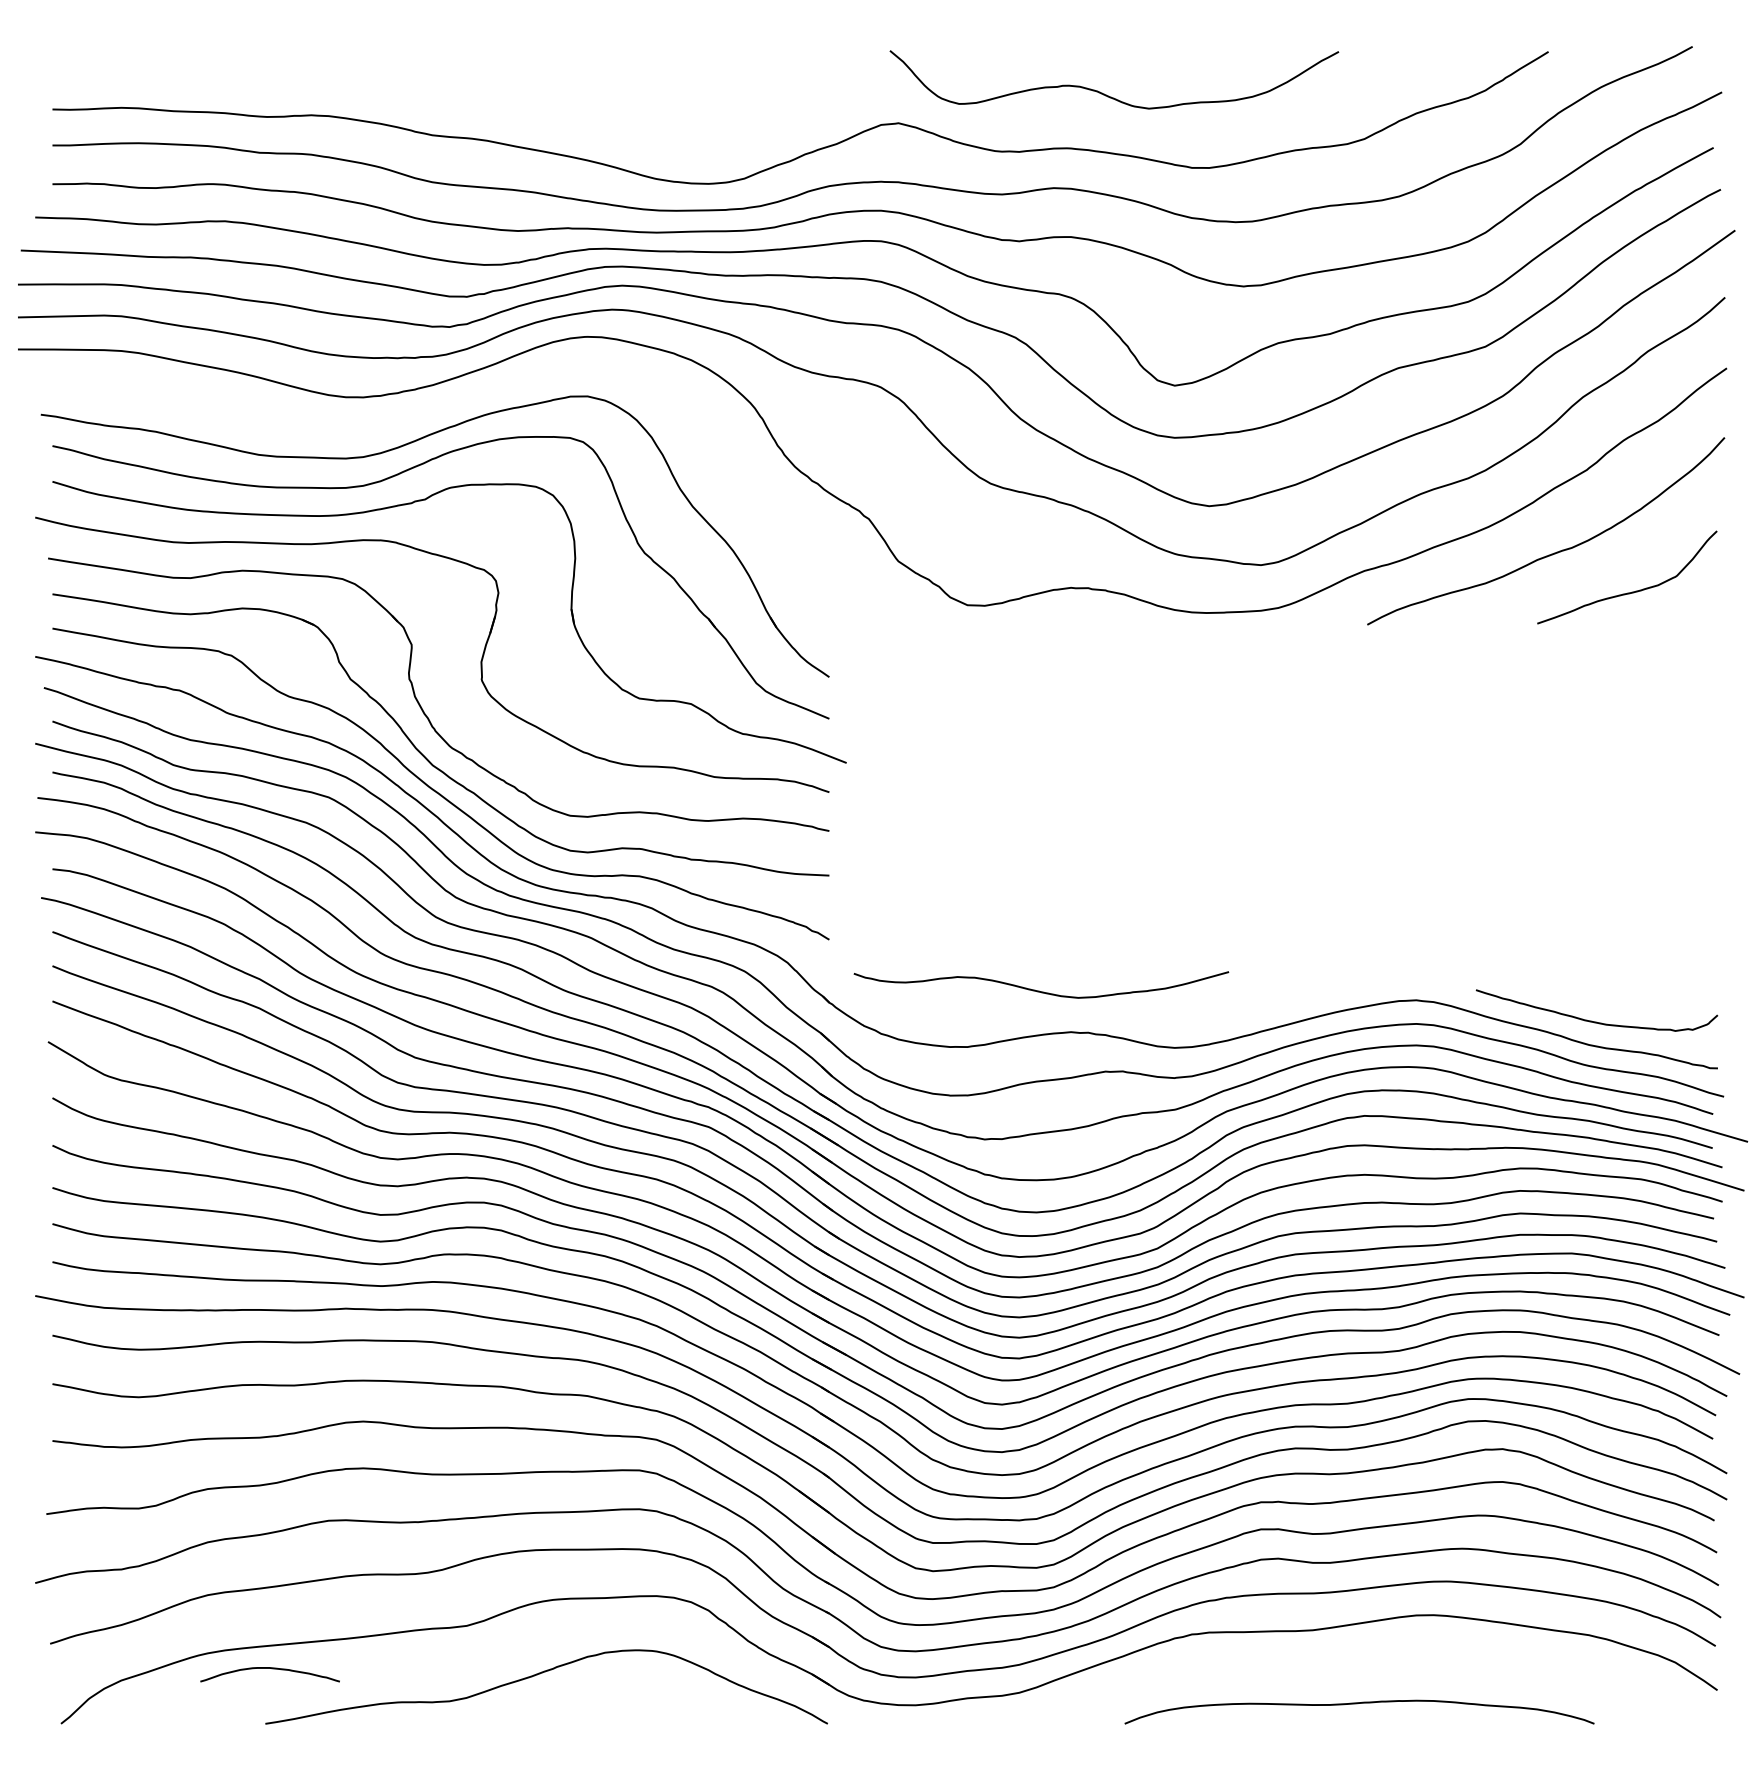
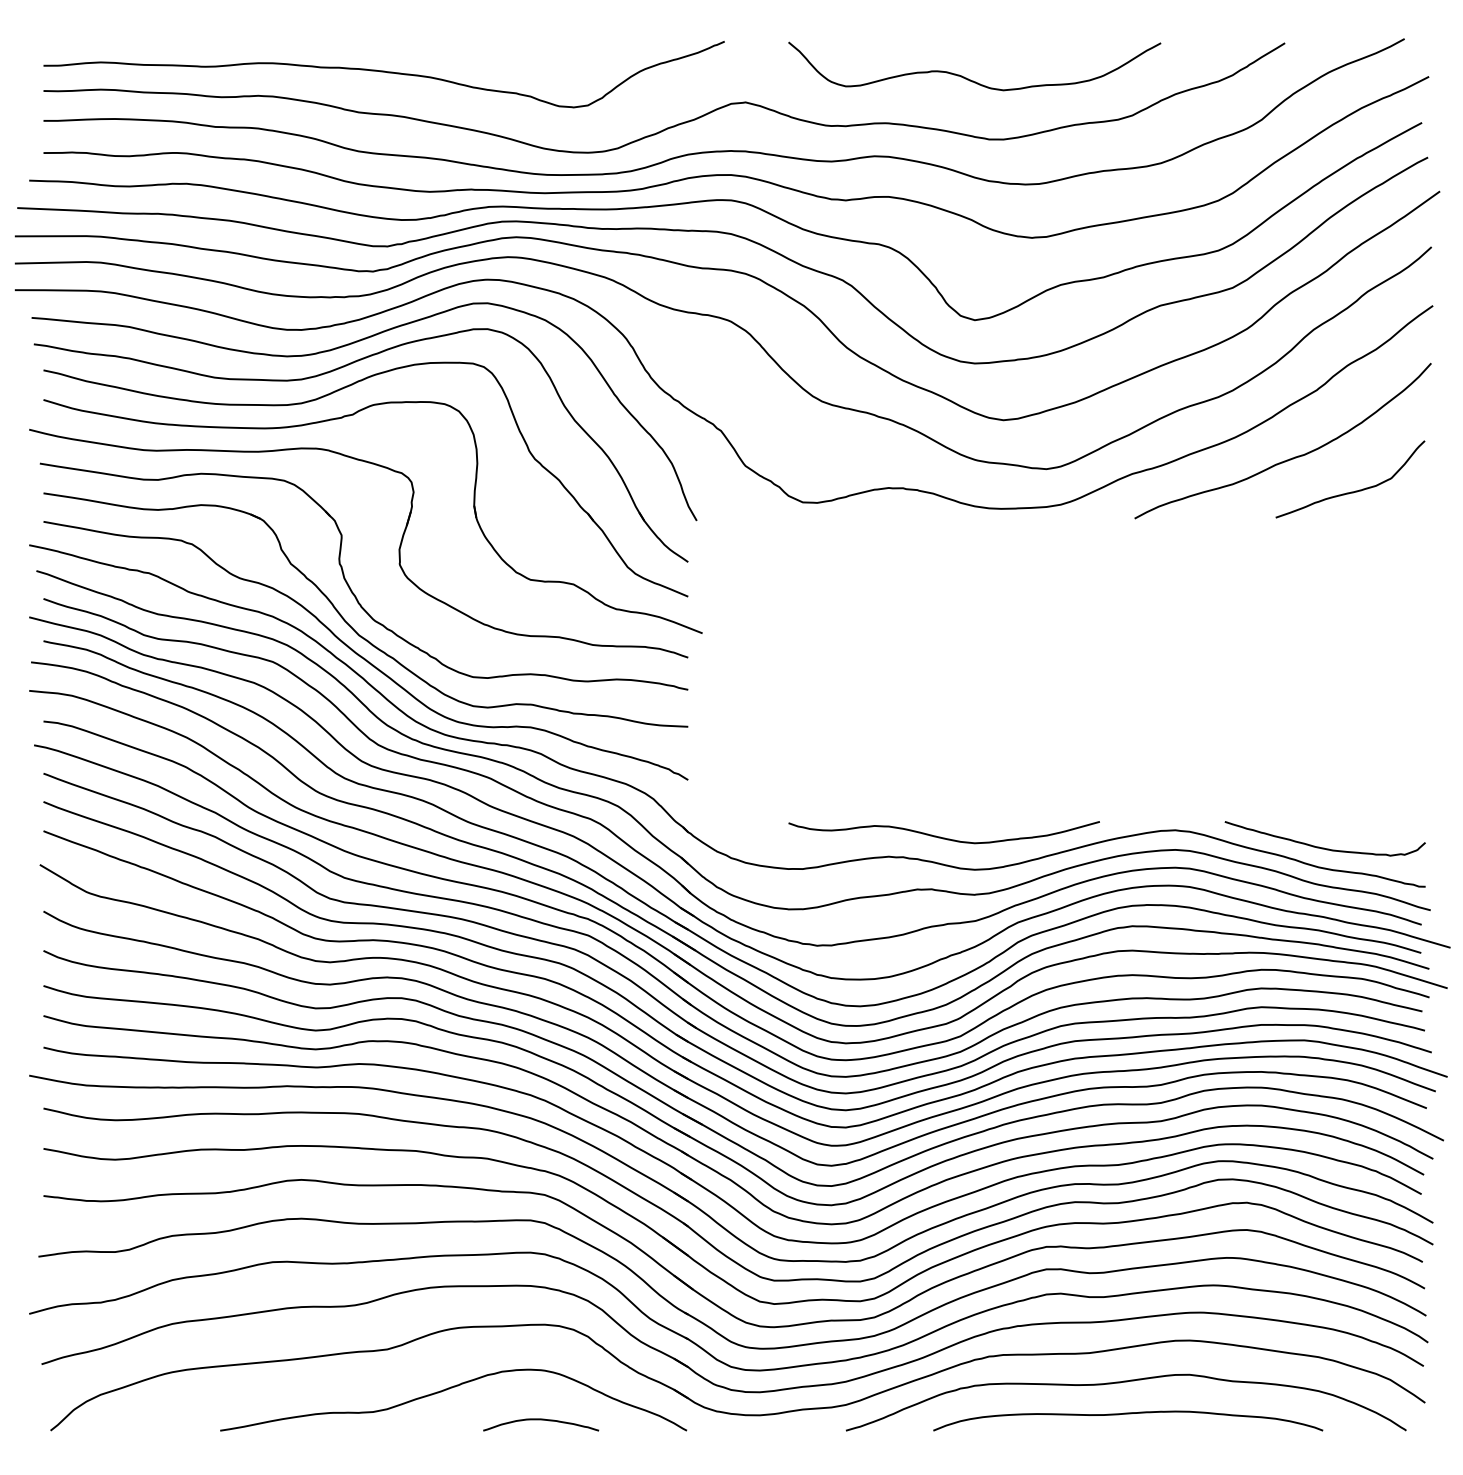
curve: (462, 87) -> (383, 72), added
curve: (1106, 94) -> (968, 78), moved
curve: (417, 417) -> (346, 346), added
curve: (1036, 989) -> (940, 836), moved
curve: (1350, 1666) -> (1120, 1383), added
curve: (270, 1669) -> (541, 1420), moved

